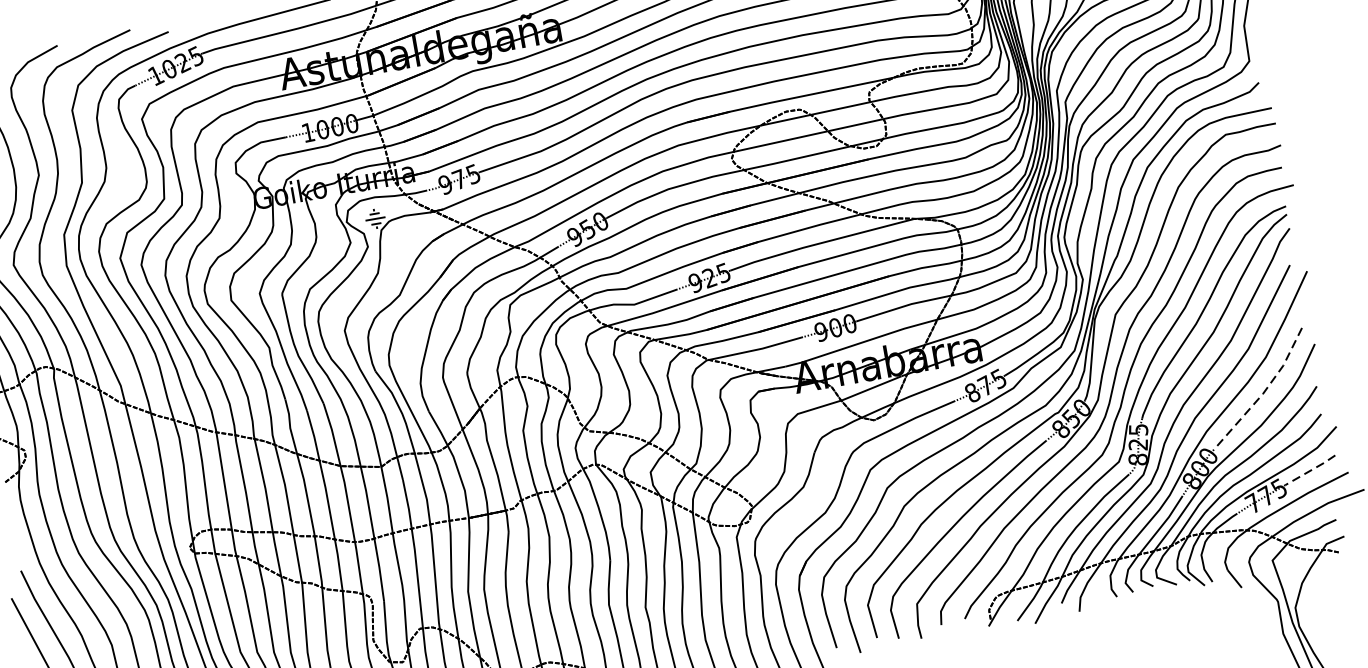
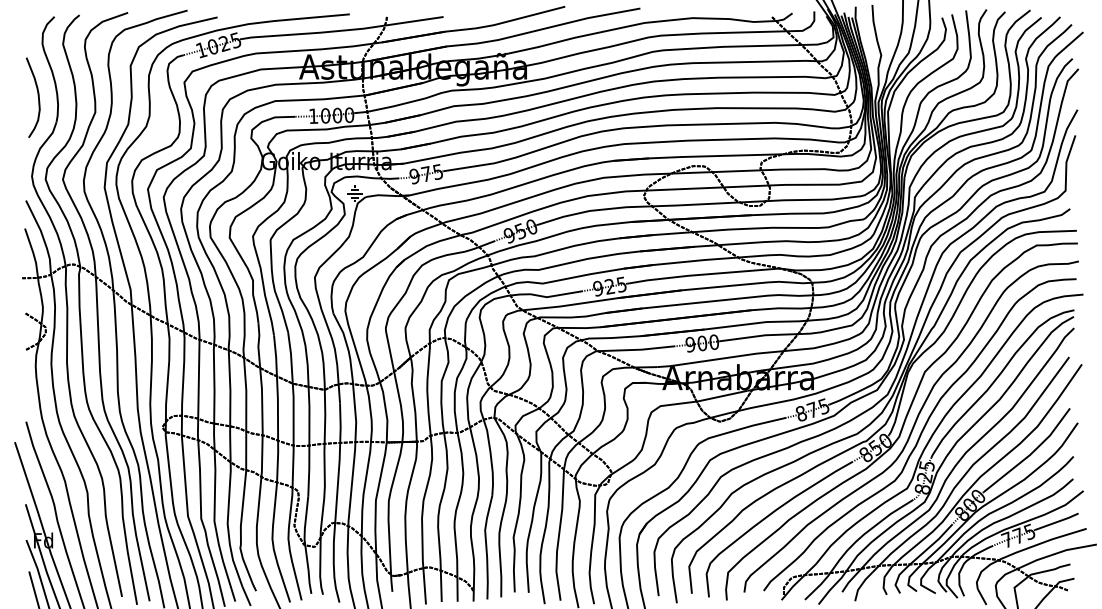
line: (1263, 393) -> (1030, 454), dashed -> solid
line: (1311, 469) -> (1057, 521), dashed -> solid

